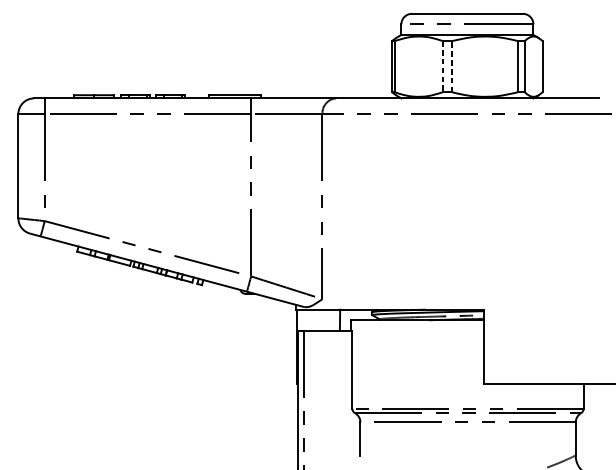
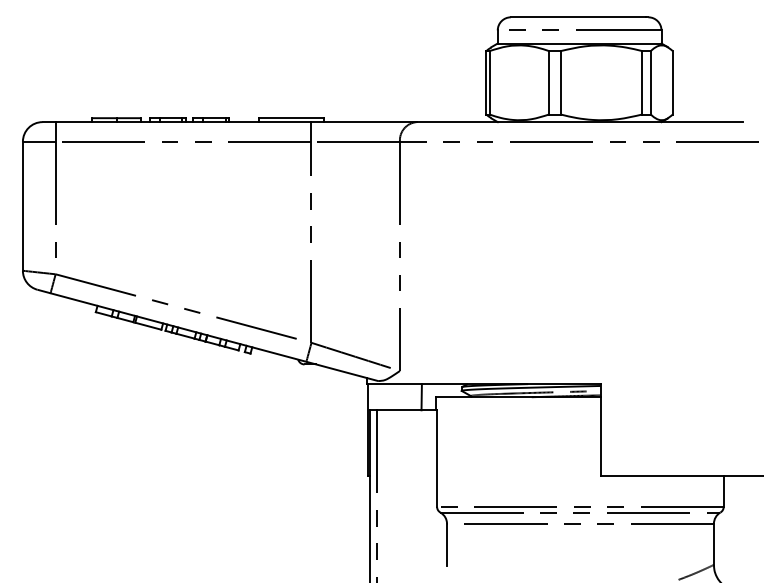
line: (443, 66) -> (549, 82), dashed -> solid
line: (451, 66) -> (560, 82), dashed -> solid

